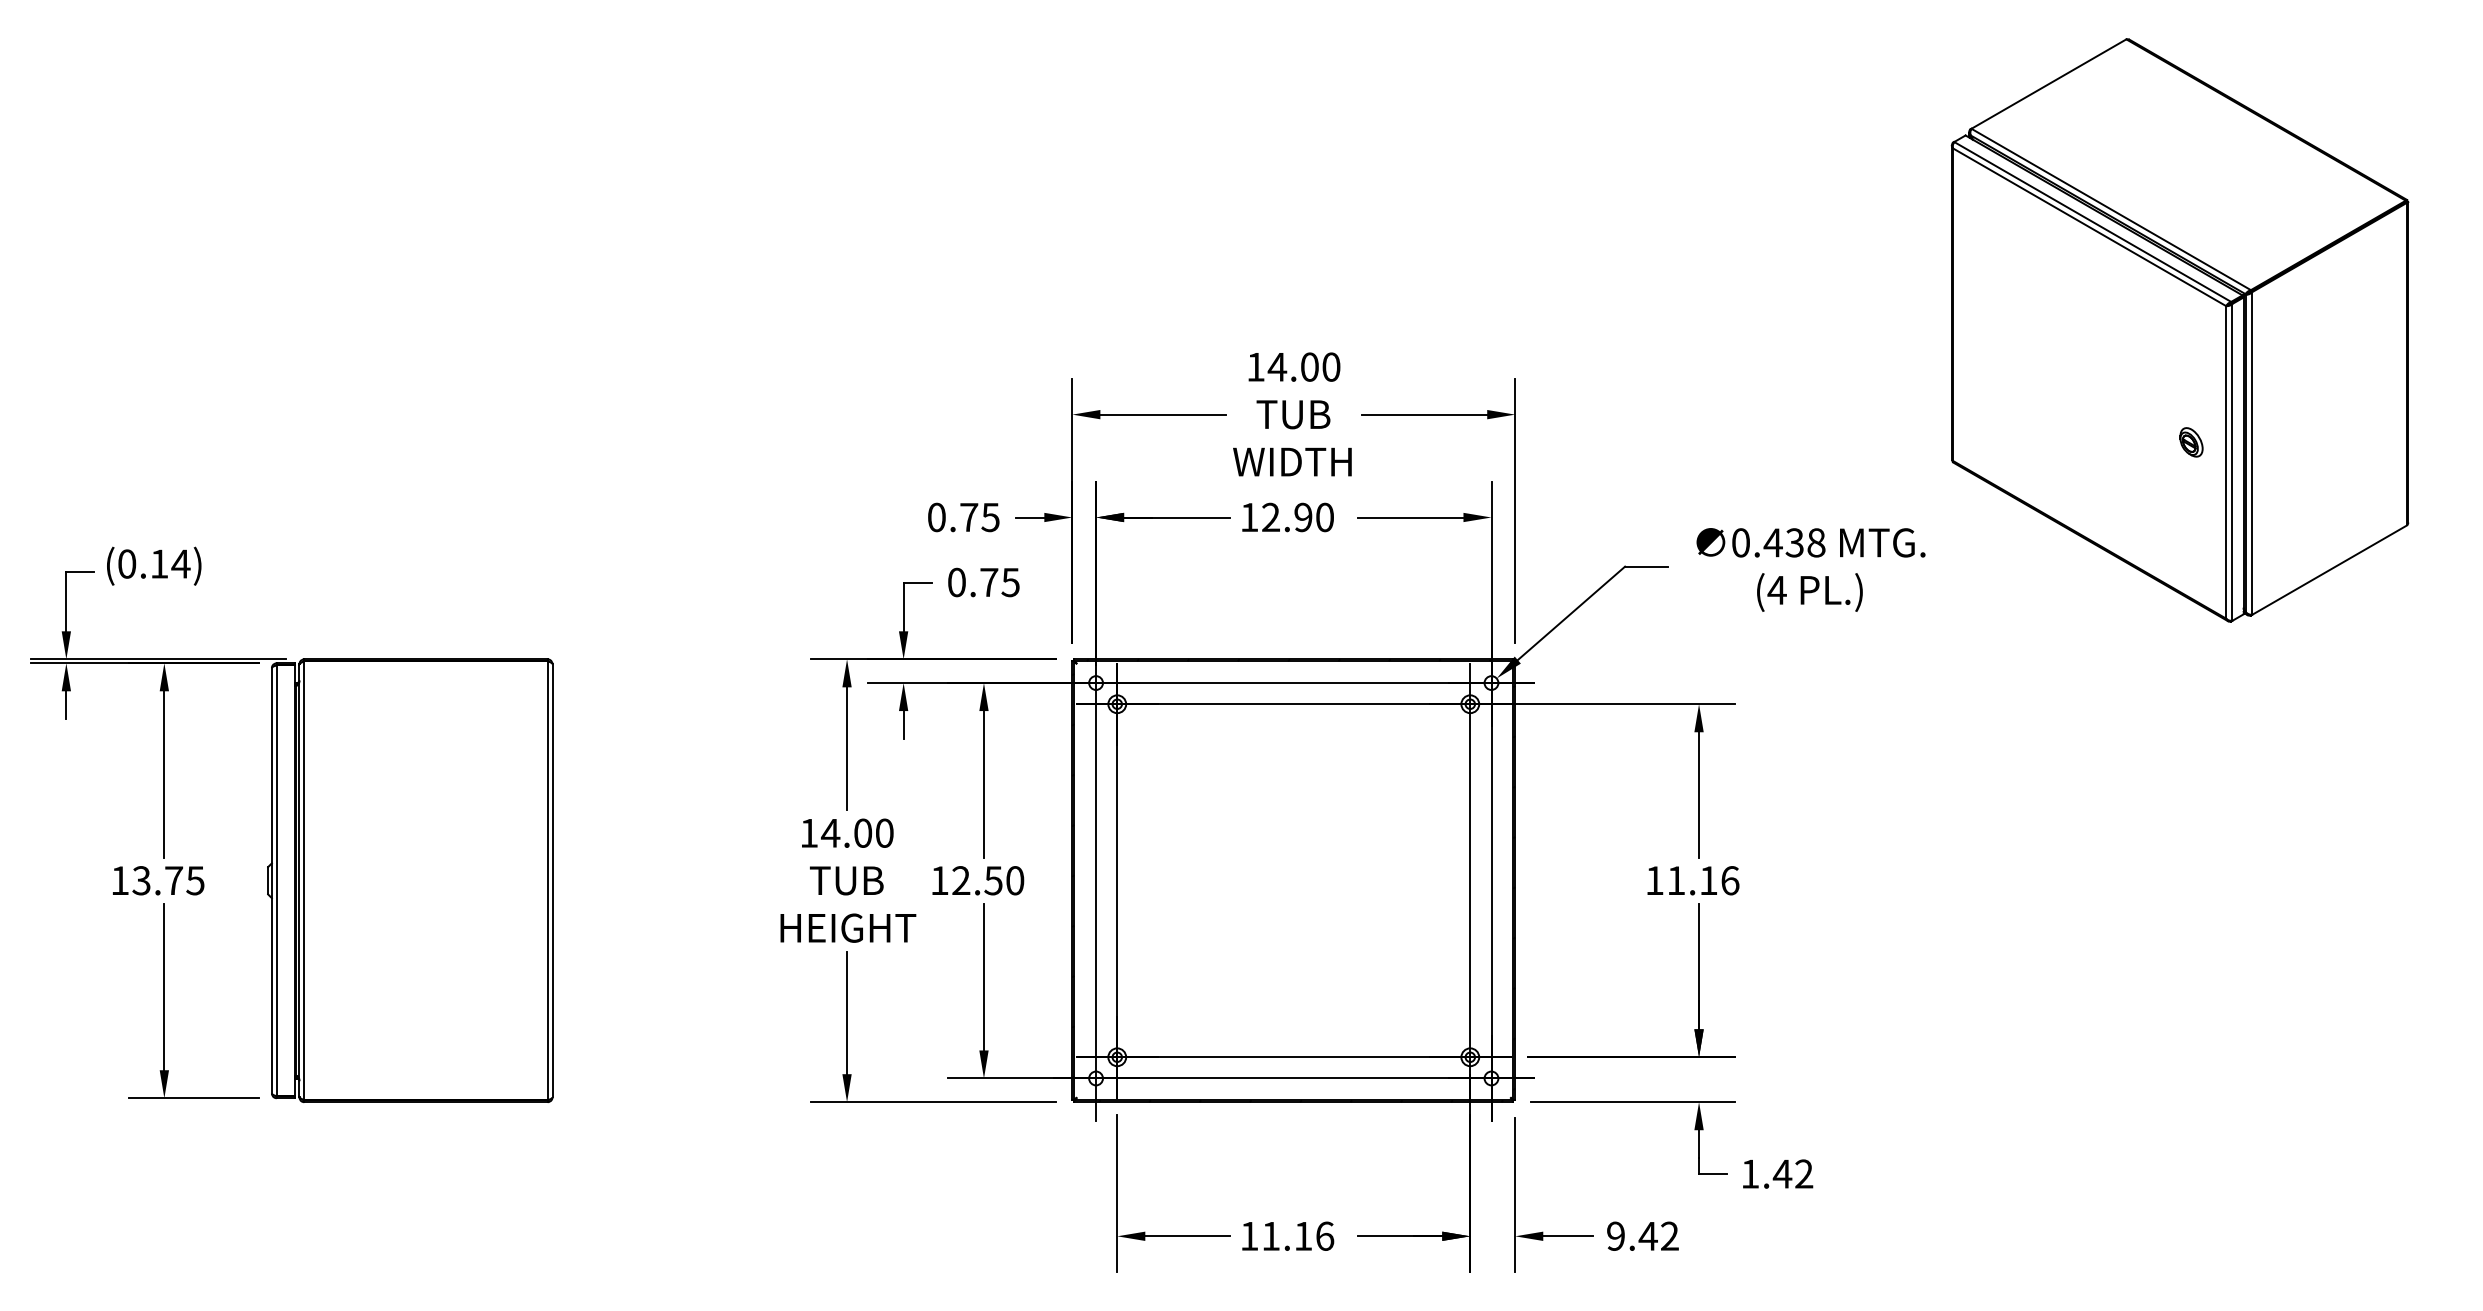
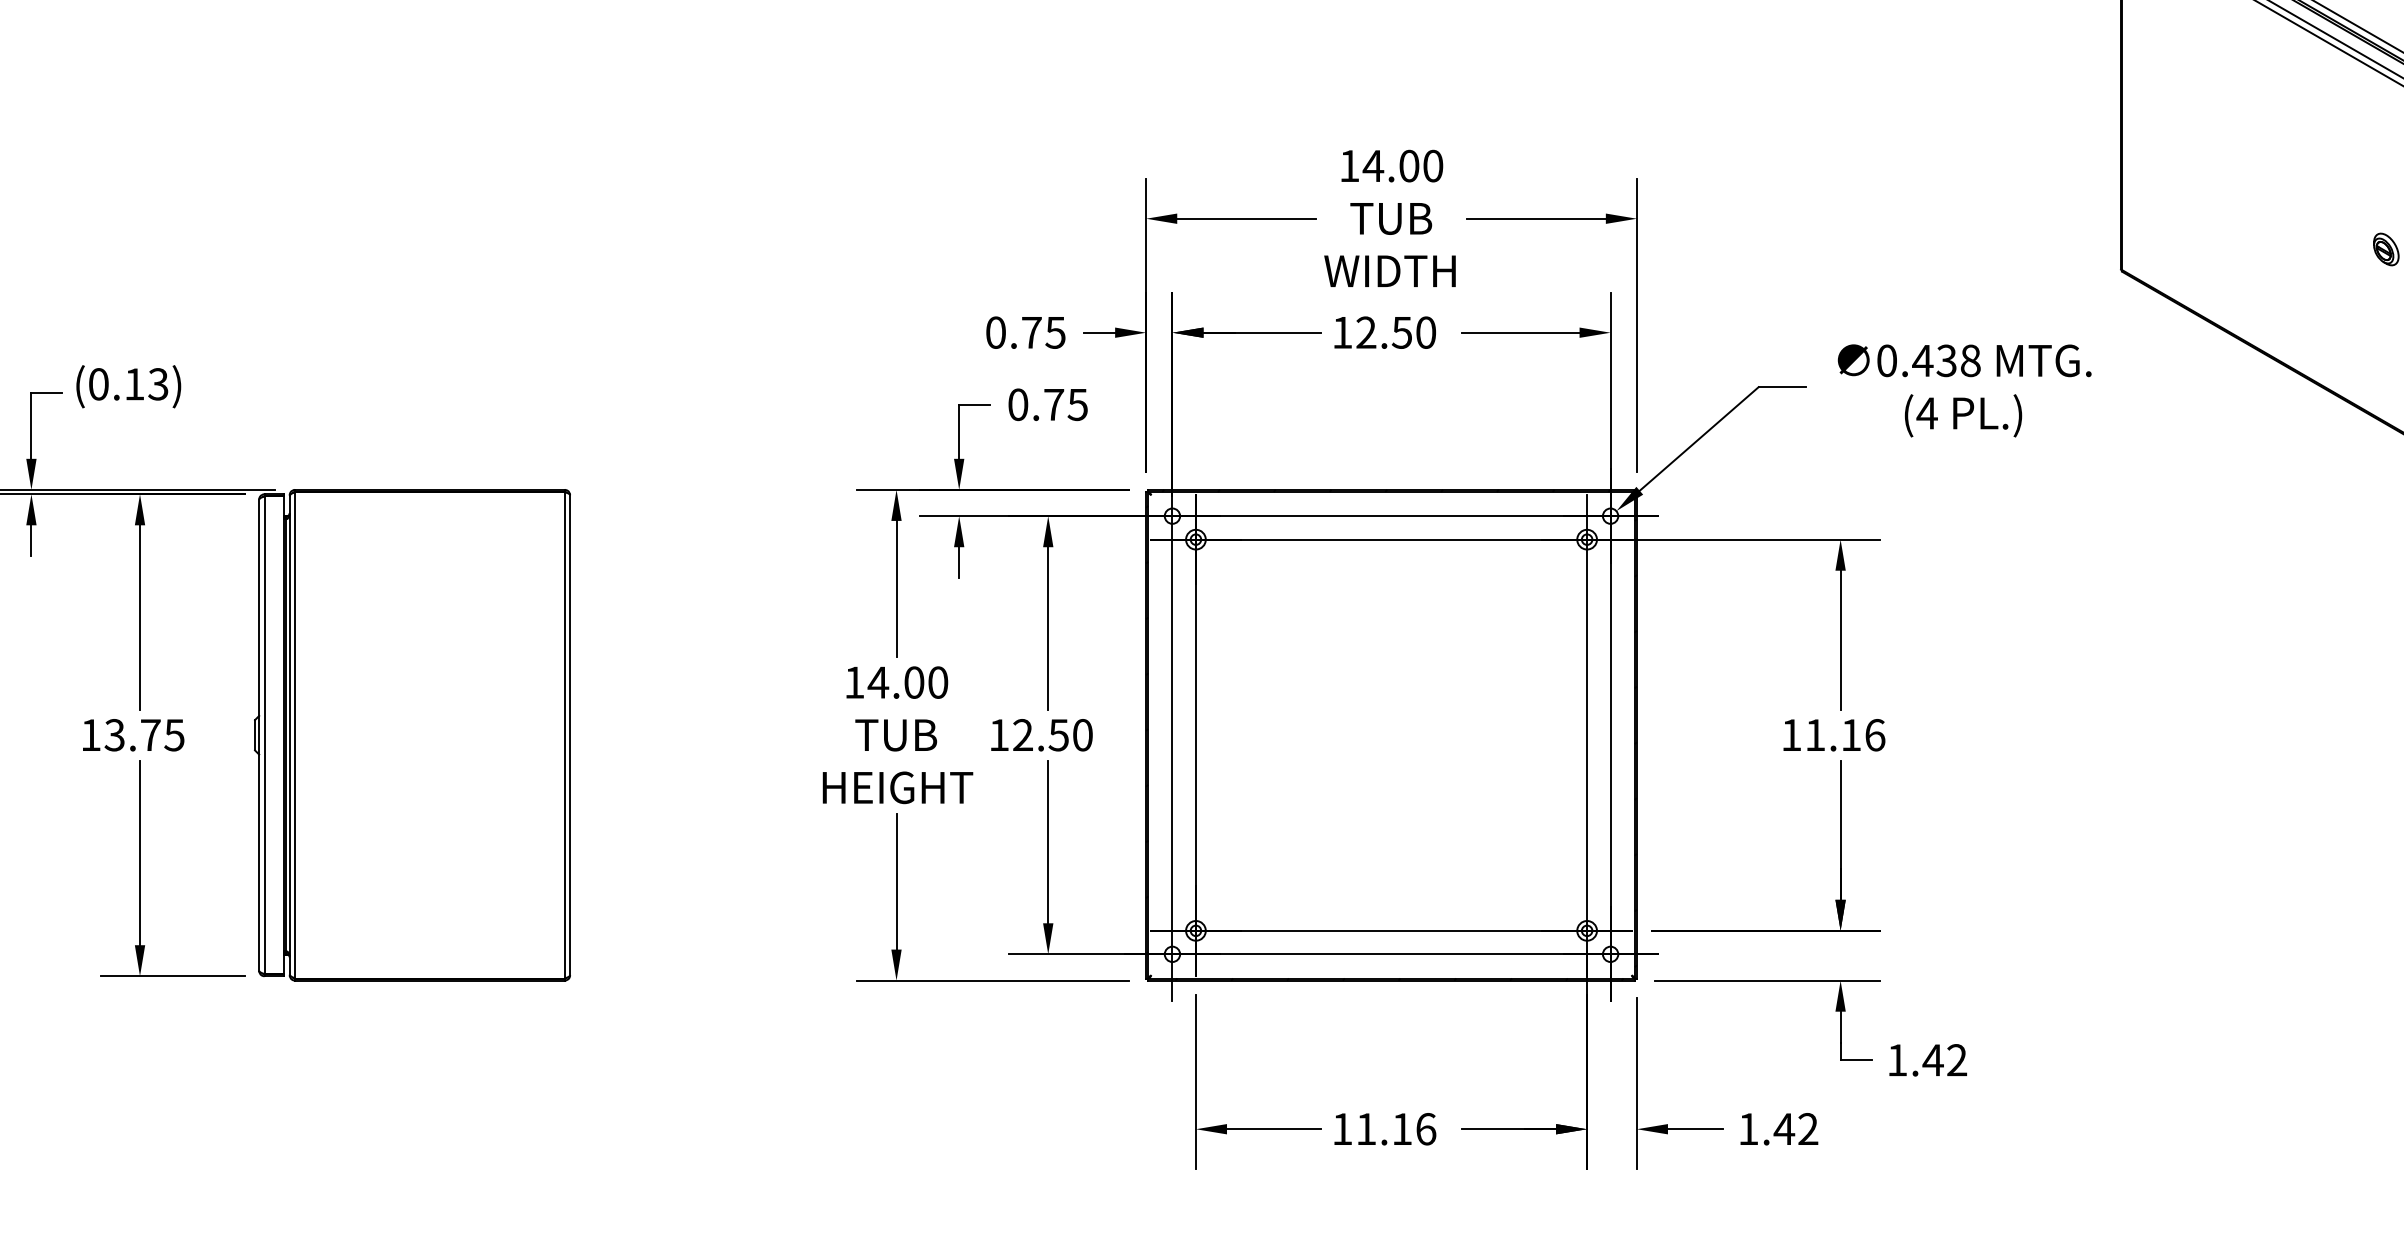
text: (1303, 517) -> (1402, 332), 12.90 -> 12.50
text: (180, 563) -> (157, 383), (0.14) -> (0.13)
text: (1615, 1235) -> (1748, 1128), 9.42 -> 1.42

